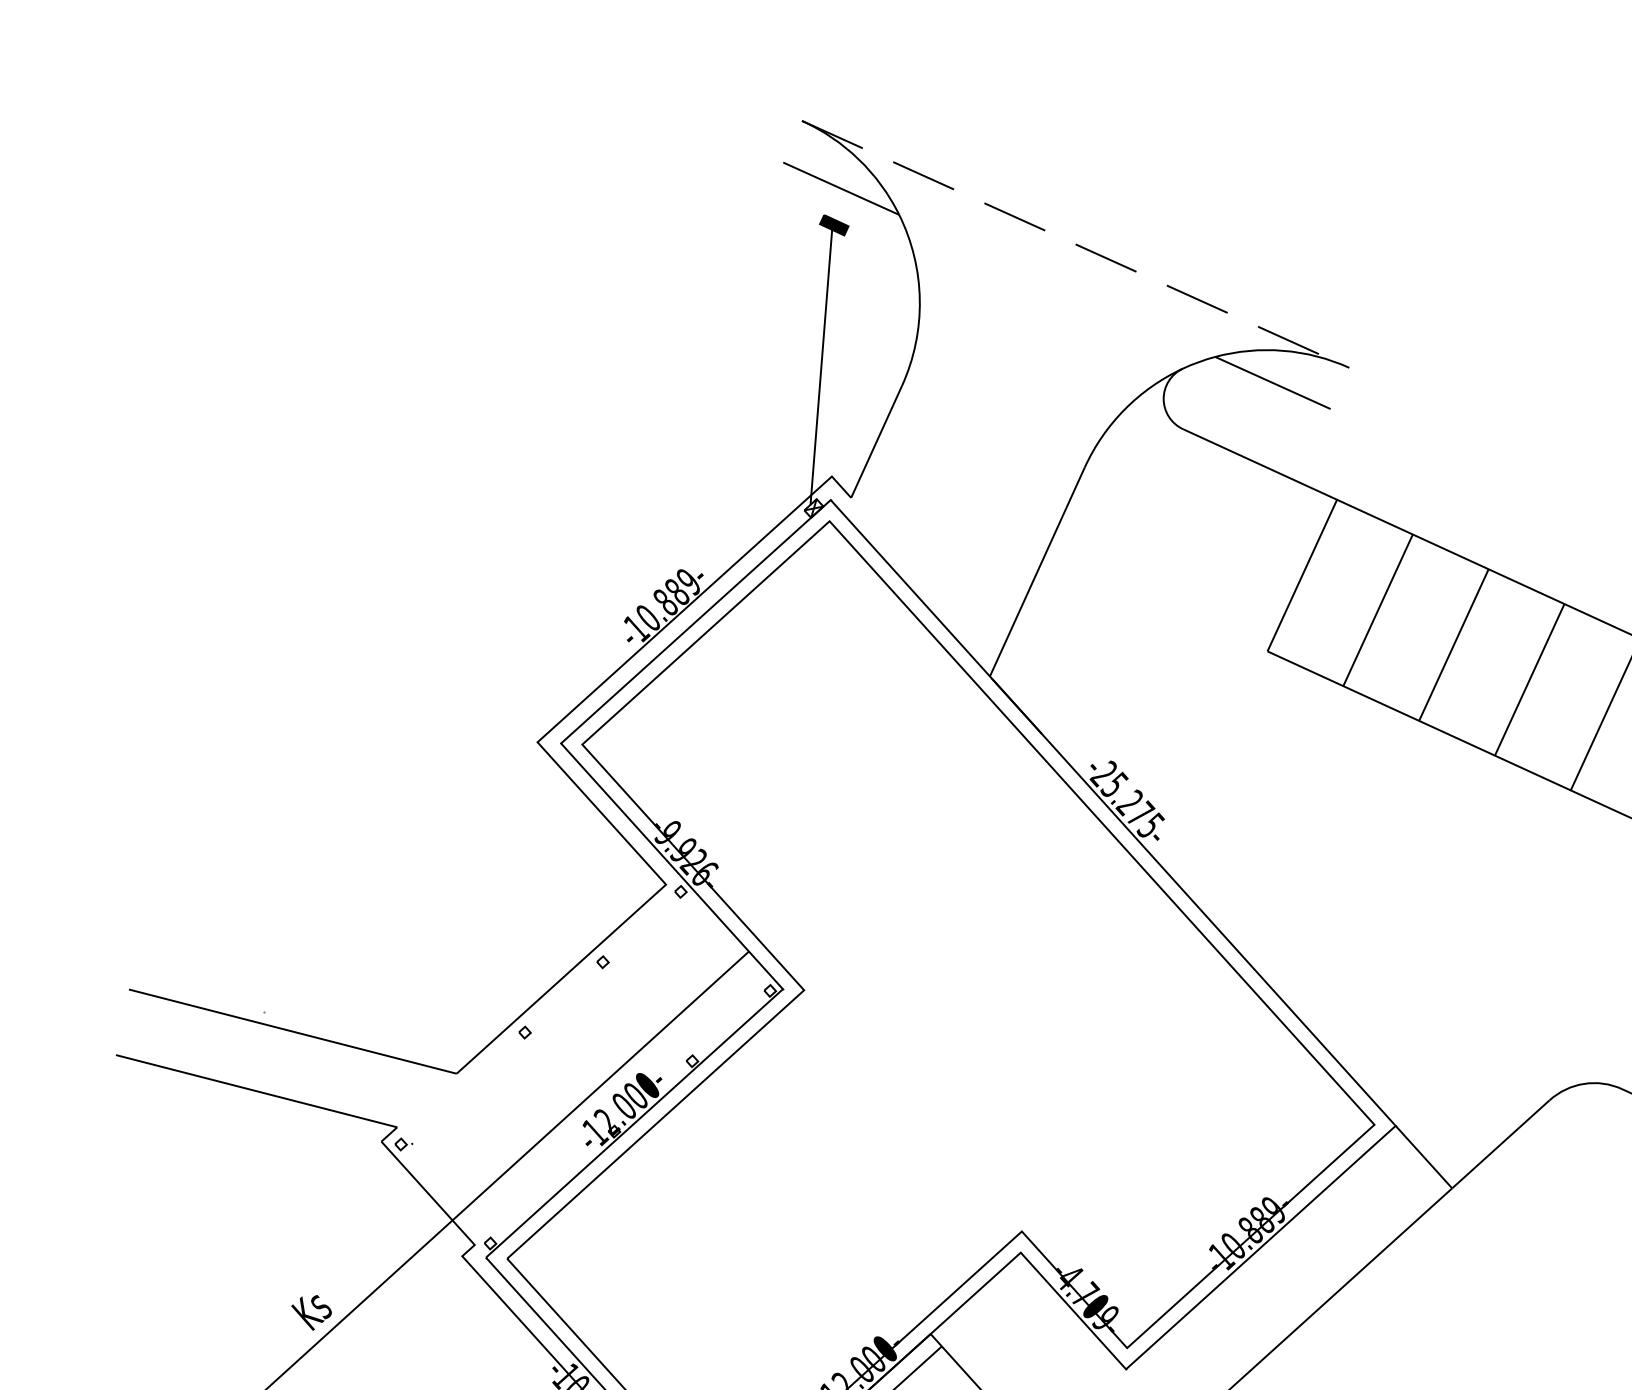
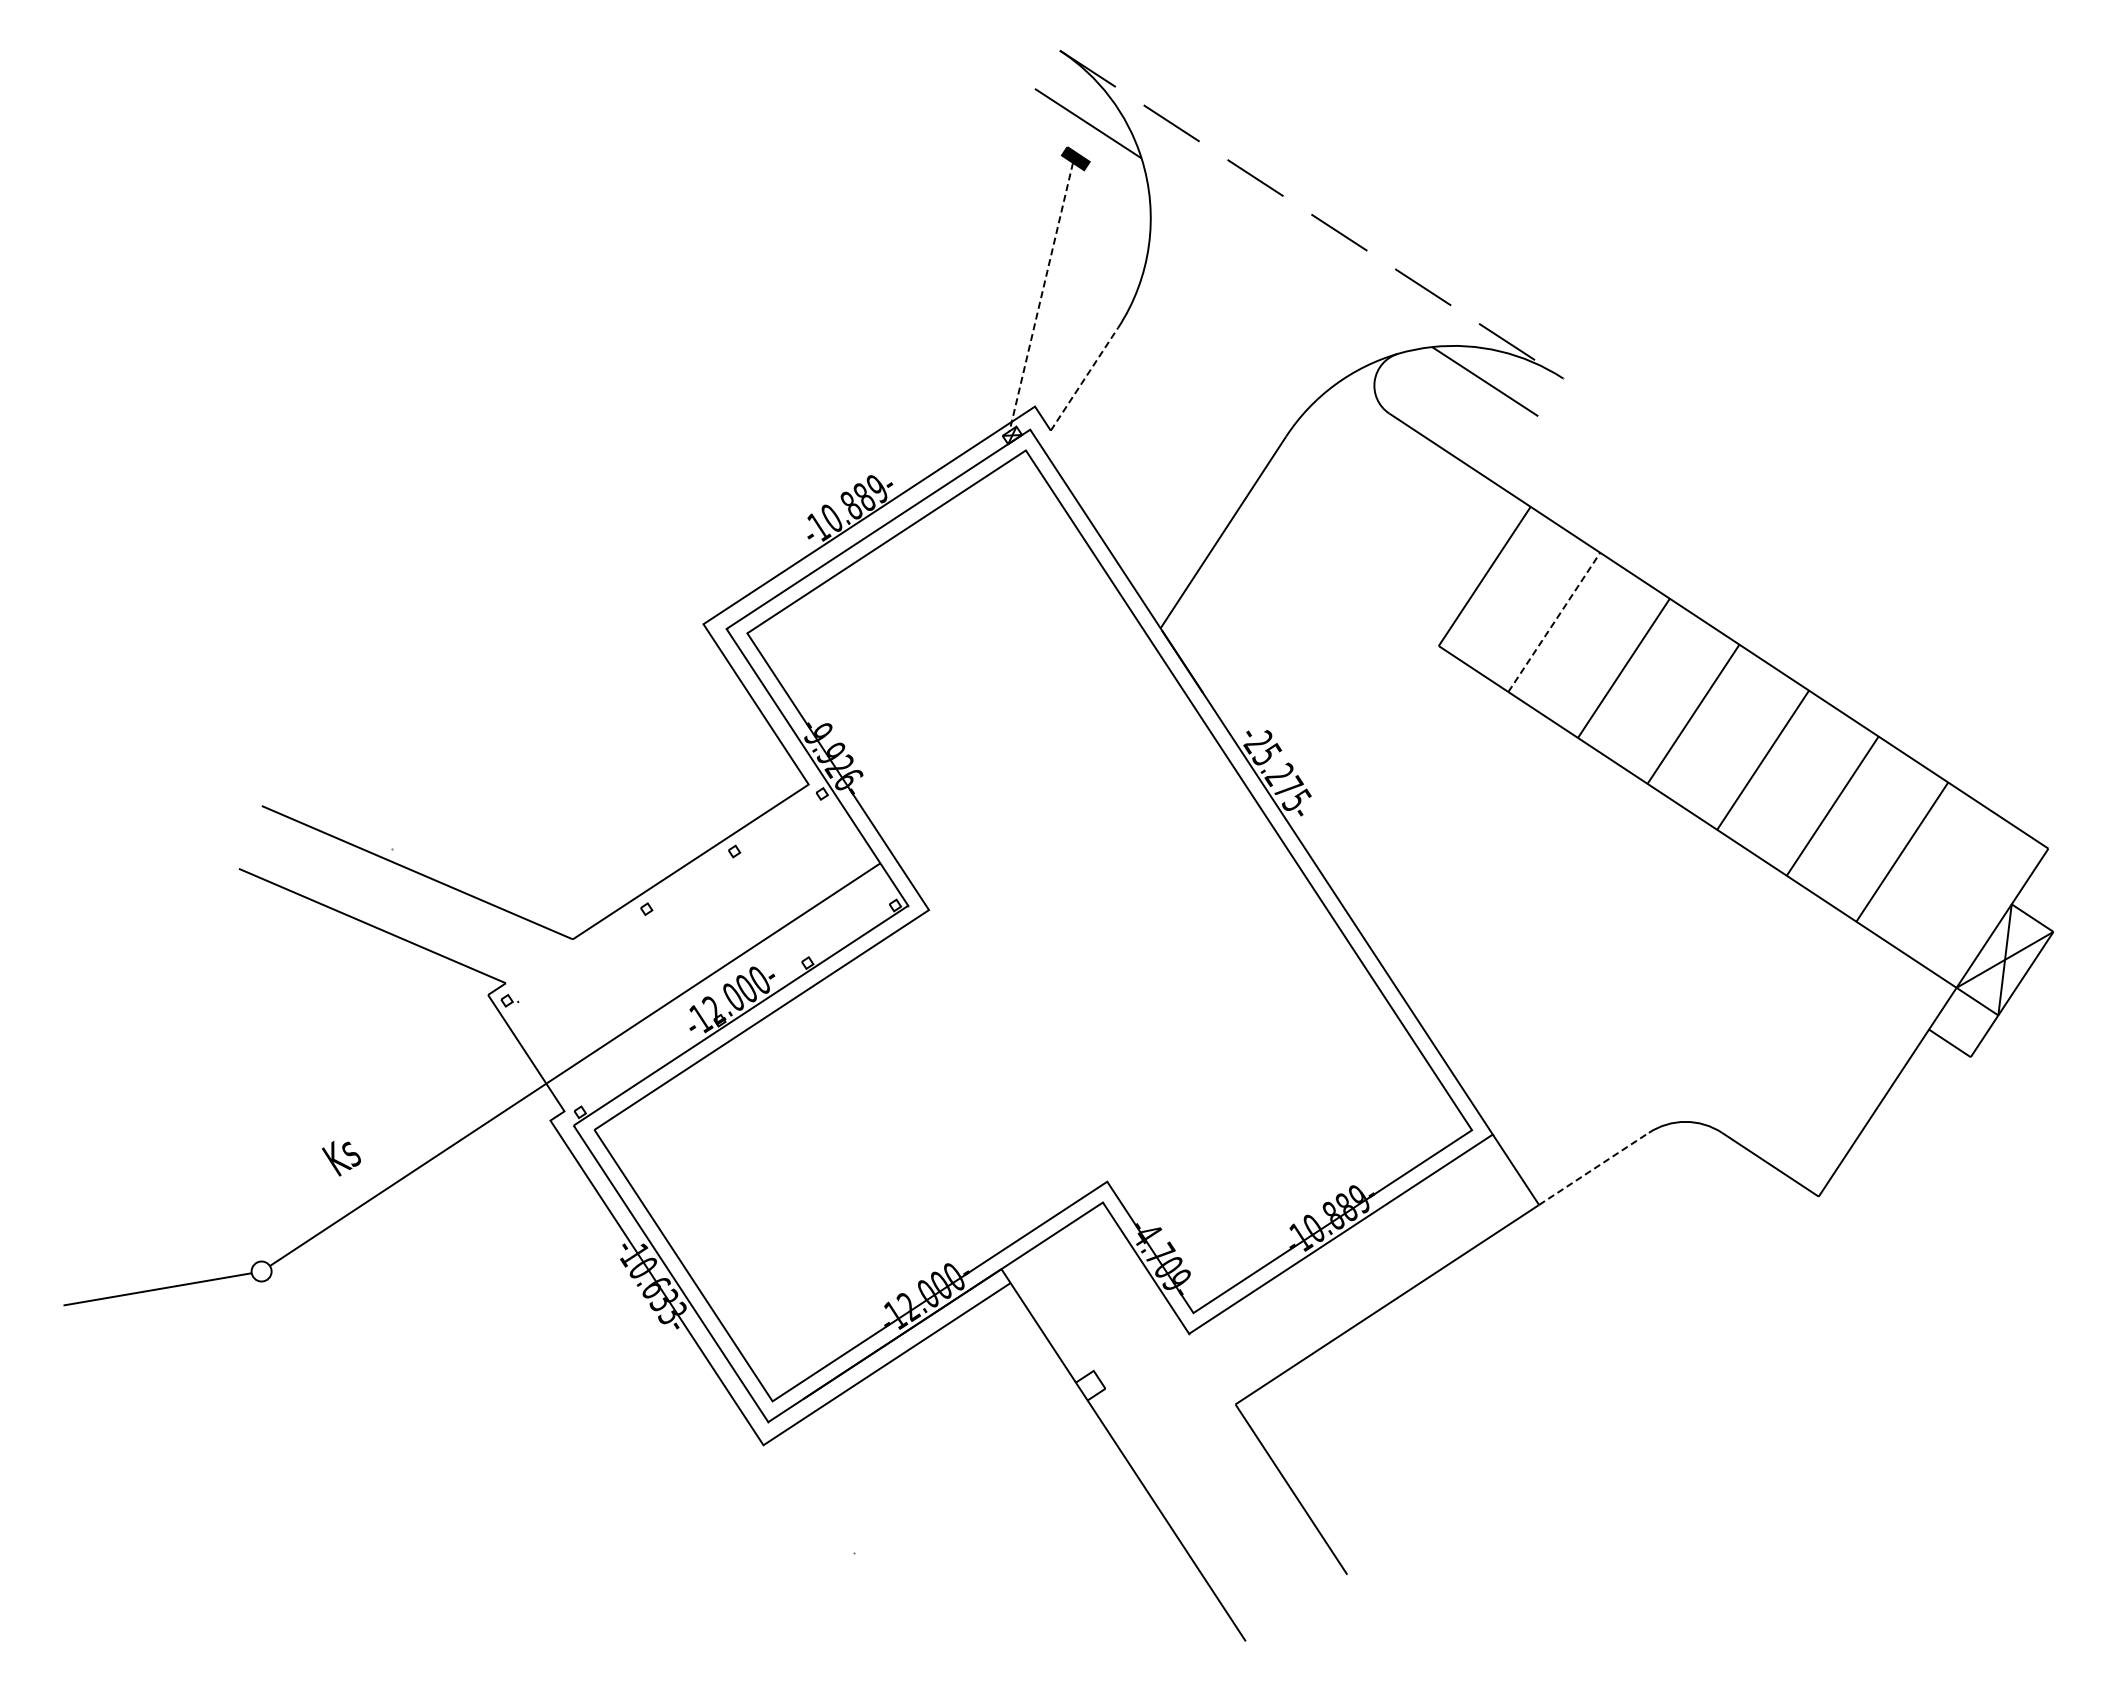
line: (821, 367) -> (1041, 297), solid -> dashed
line: (876, 441) -> (1084, 378), solid -> dashed
line: (1378, 609) -> (1554, 621), solid -> dashed
line: (1500, 1144) -> (1593, 1168), solid -> dashed
text: (312, 1312) -> (341, 1158), moved

